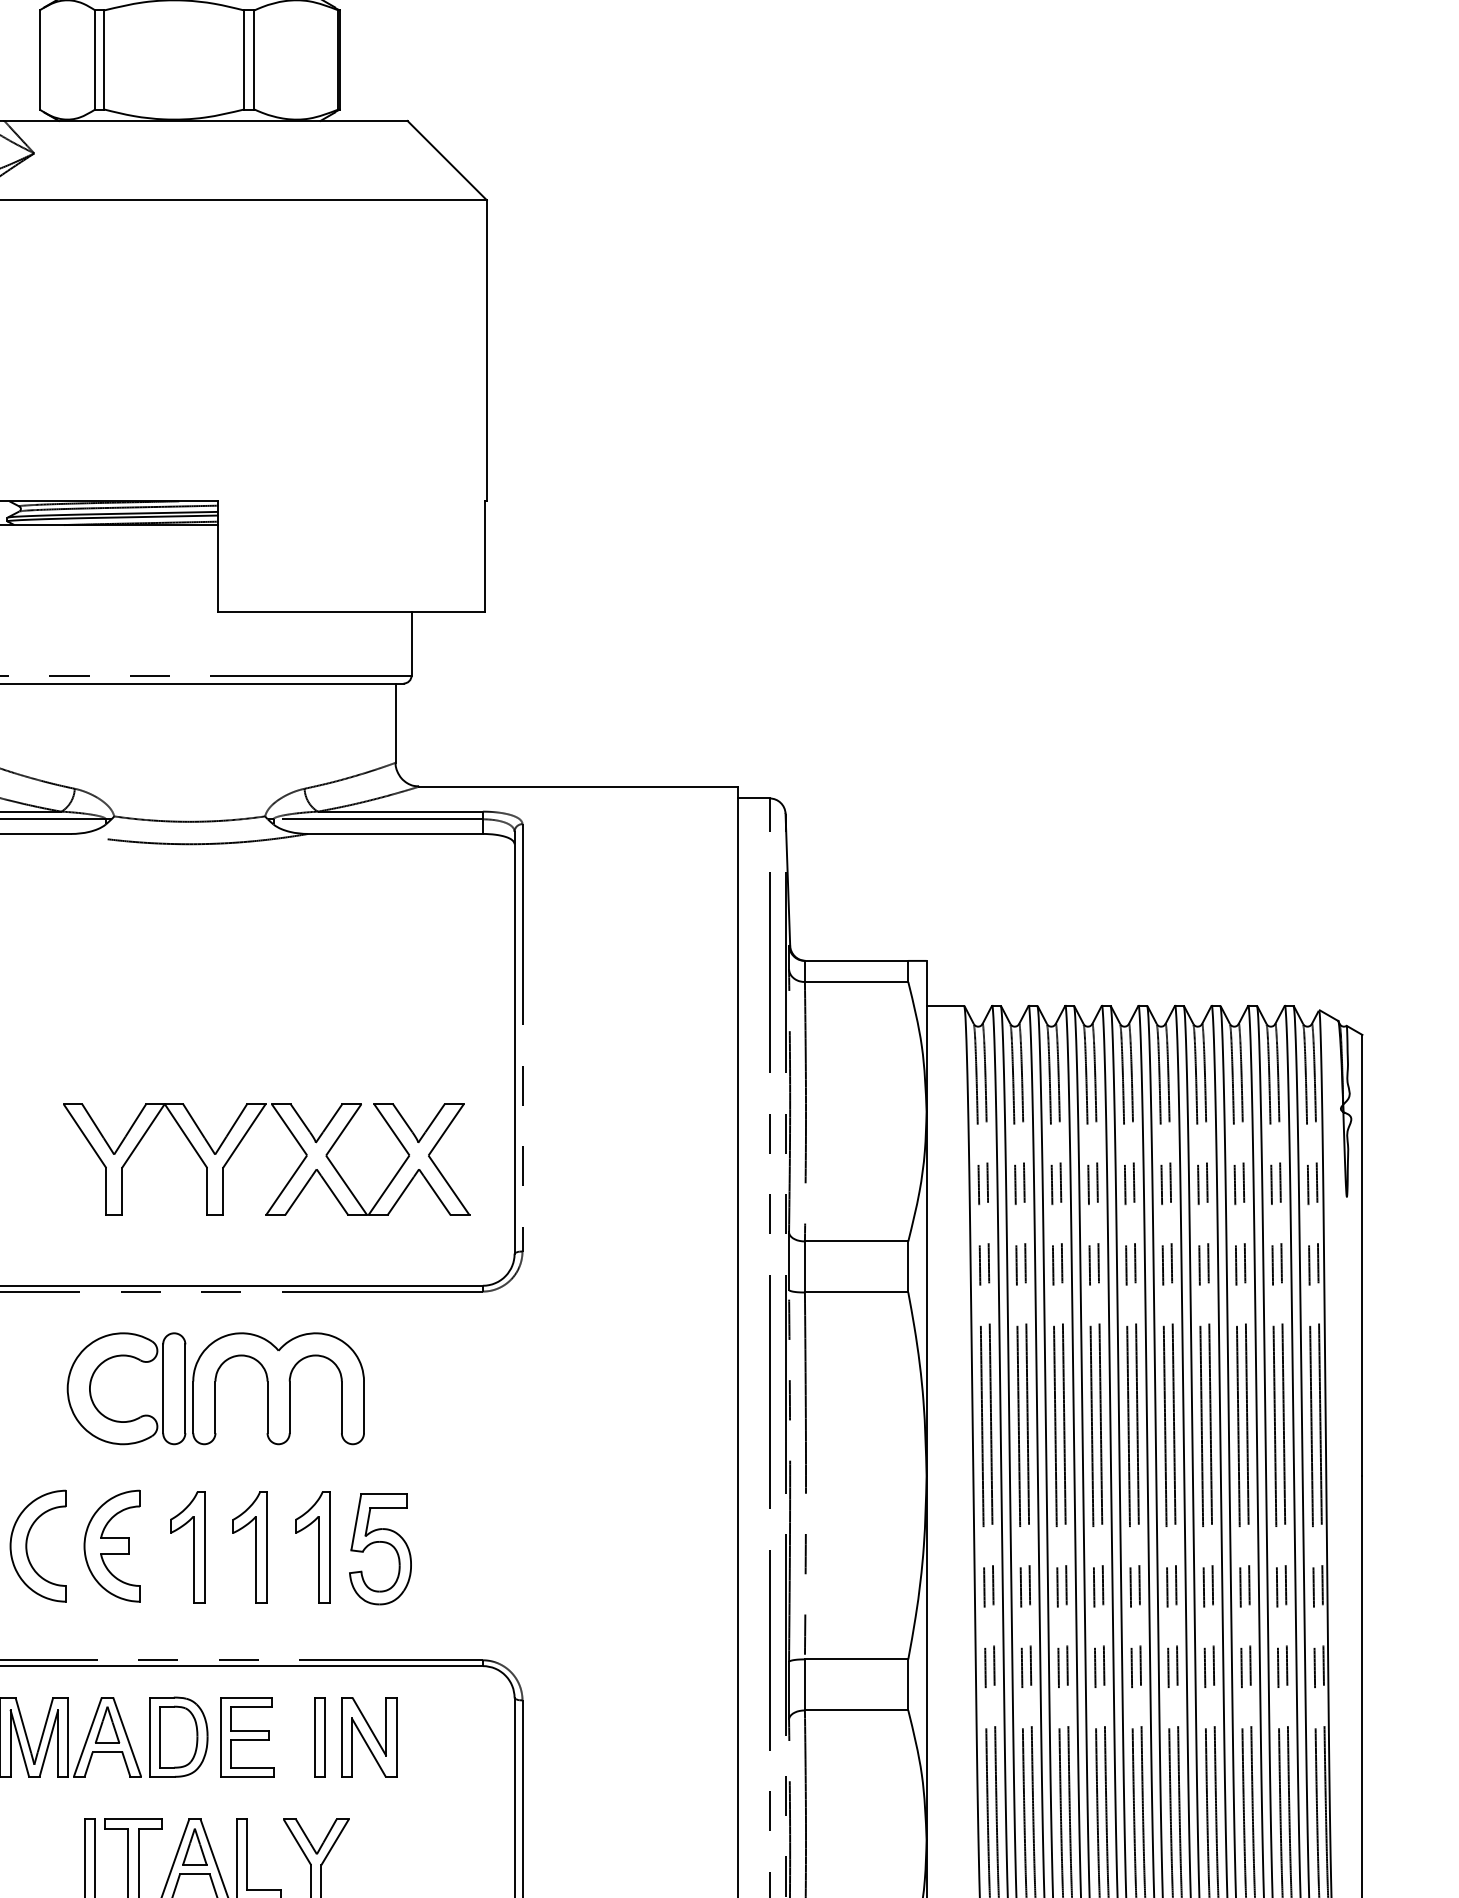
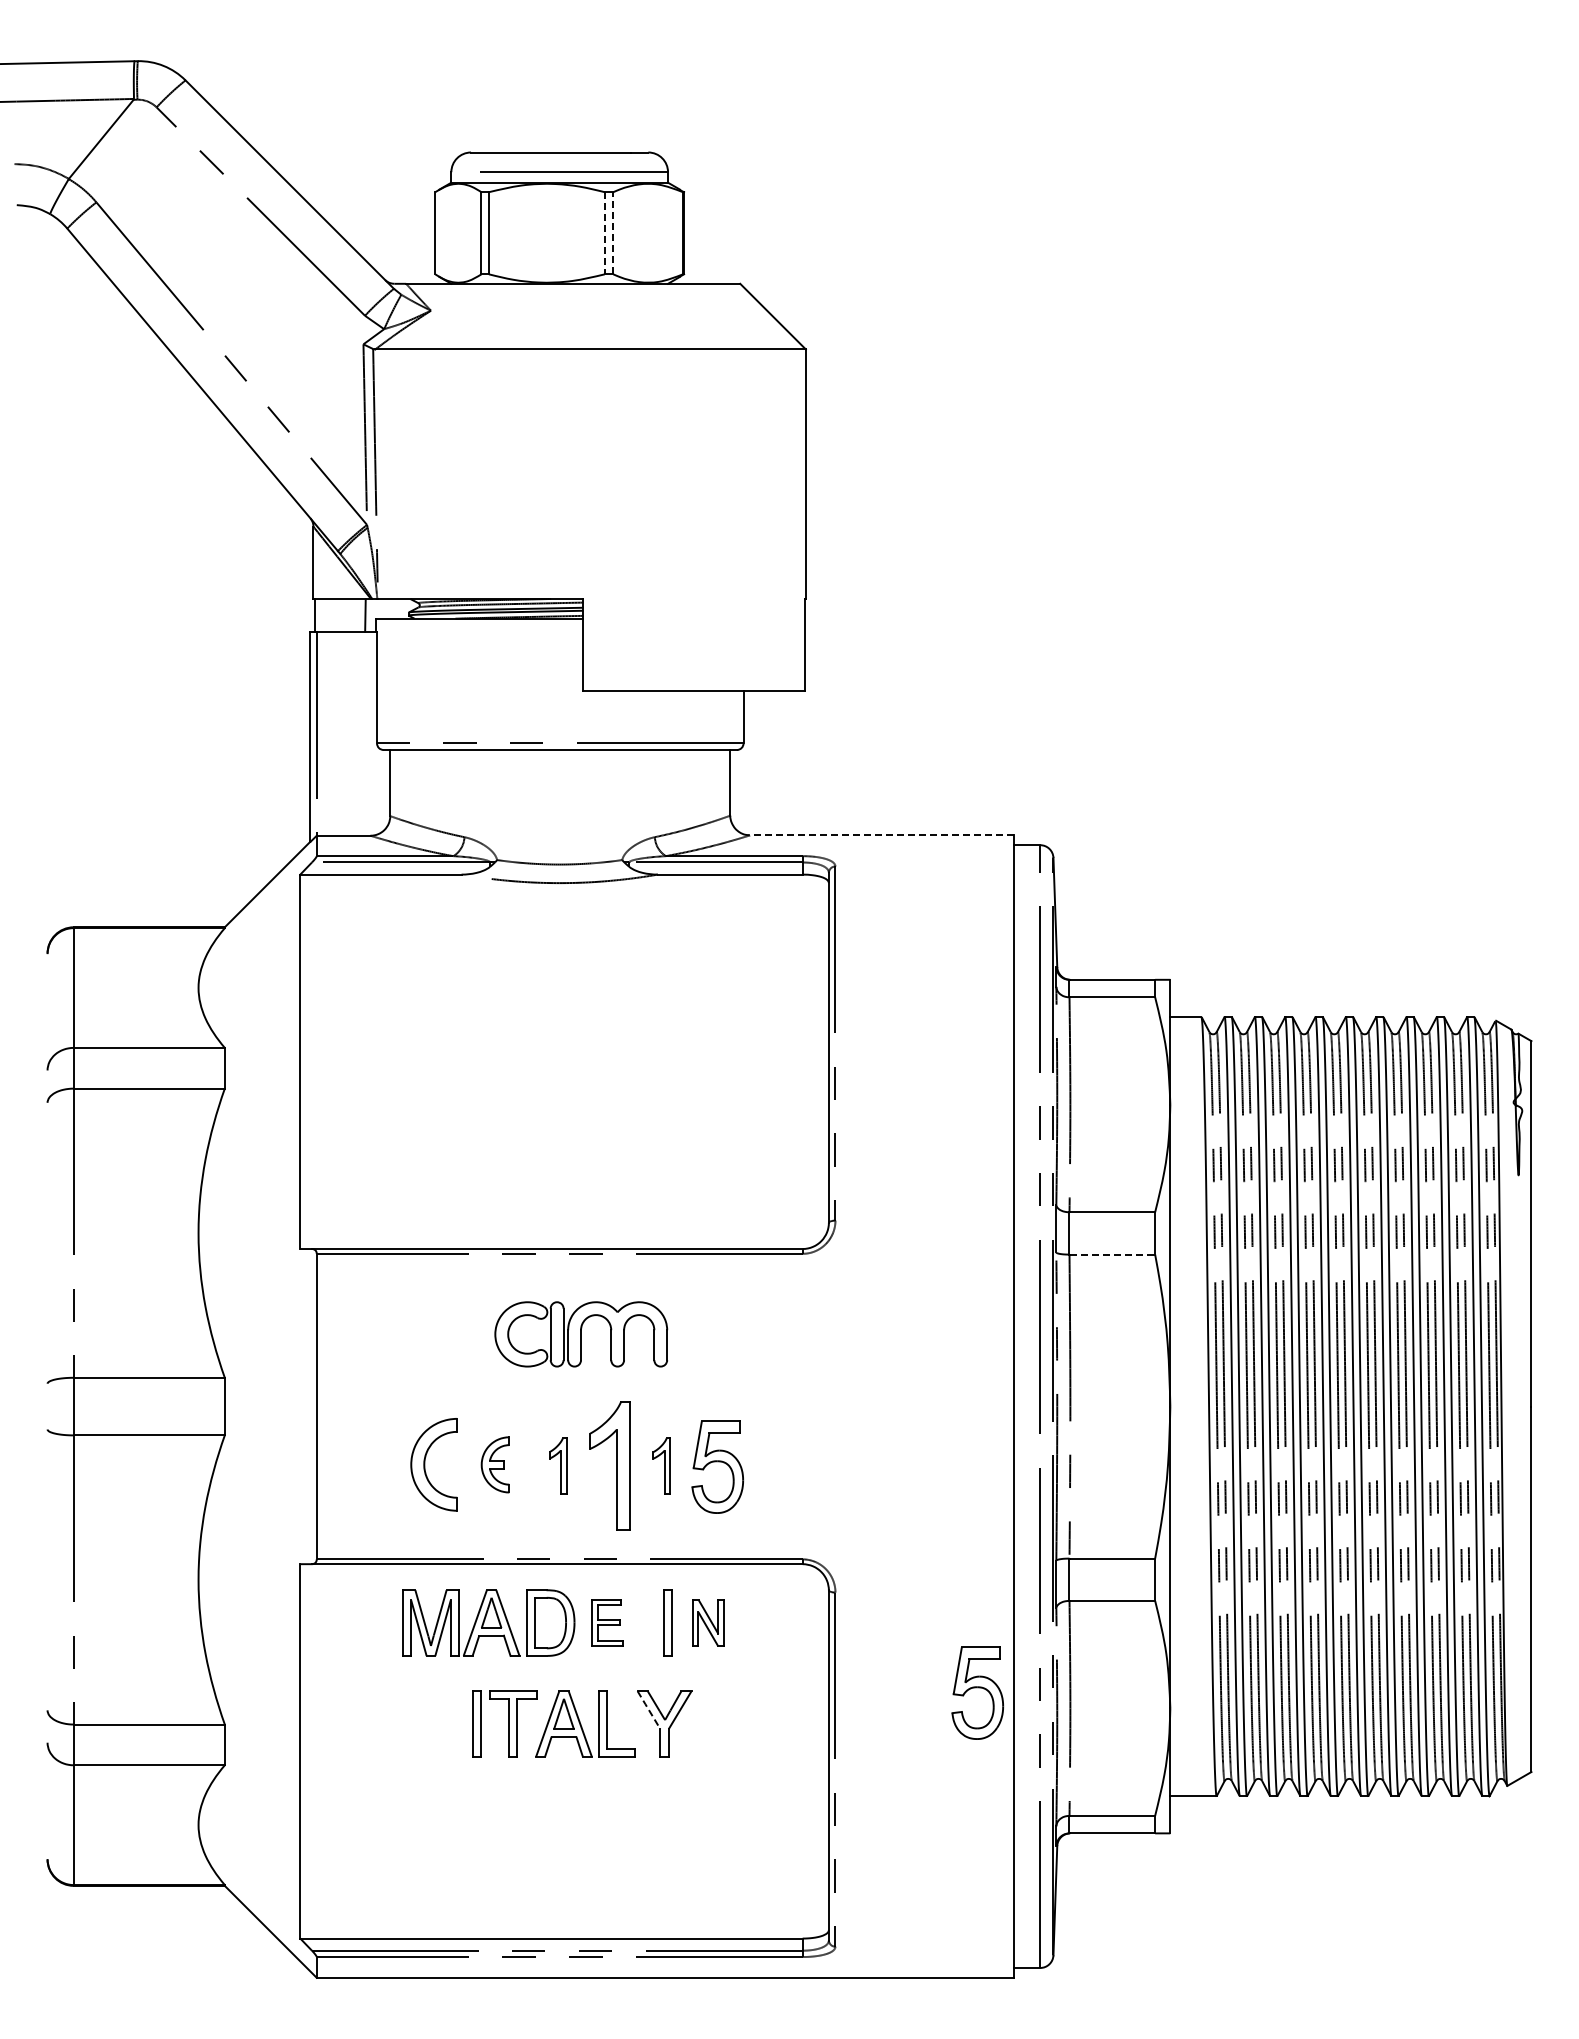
line: (254, 59) -> (613, 232), solid -> dashed
line: (243, 60) -> (604, 233), solid -> dashed
line: (578, 786) -> (881, 835), solid -> dashed
part: (290, 1176) -> (643, 1158), removed
line: (856, 1292) -> (1112, 1254), solid -> dashed
part: (214, 1388) -> (580, 1334), size x0.7
part: (112, 1545) -> (495, 1464), size x0.6
part: (187, 1547) -> (557, 1465), size x0.6
part: (249, 1547) -> (609, 1465), size x1.4
part: (312, 1547) -> (661, 1465), size x0.6
part: (246, 1736) -> (606, 1622), size x0.7
part: (369, 1736) -> (708, 1622), size x0.7
part: (693, 1820) -> (977, 1692), added
line: (298, 1842) -> (649, 1710), solid -> dashed

